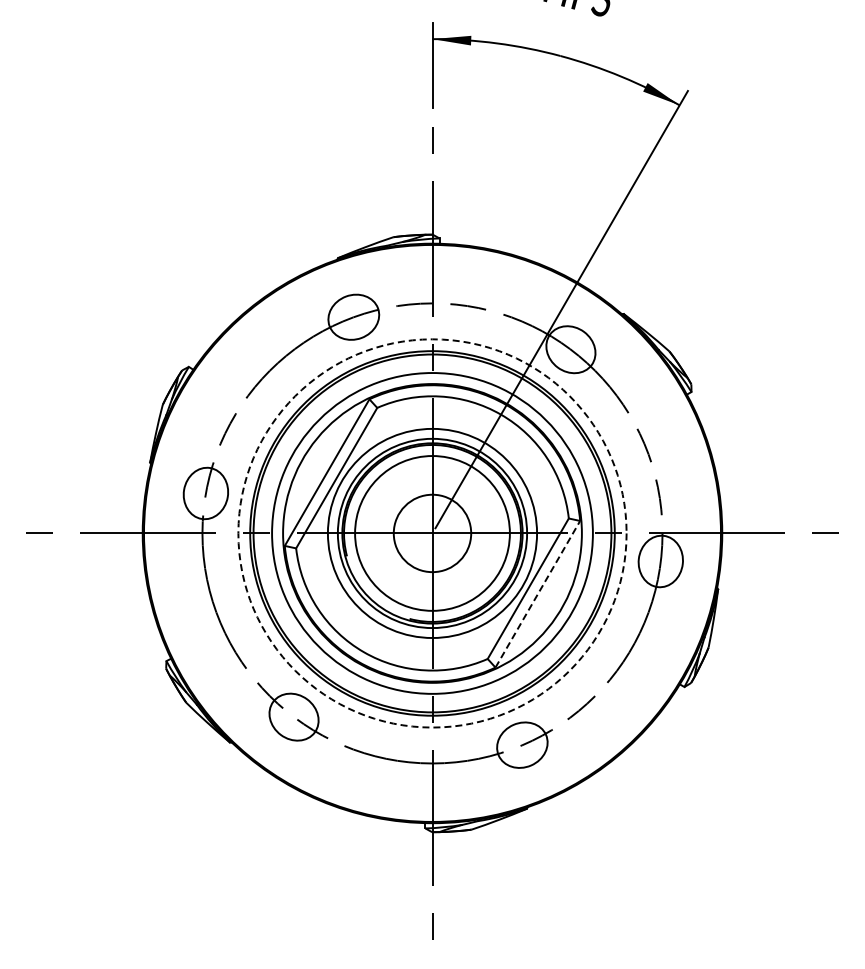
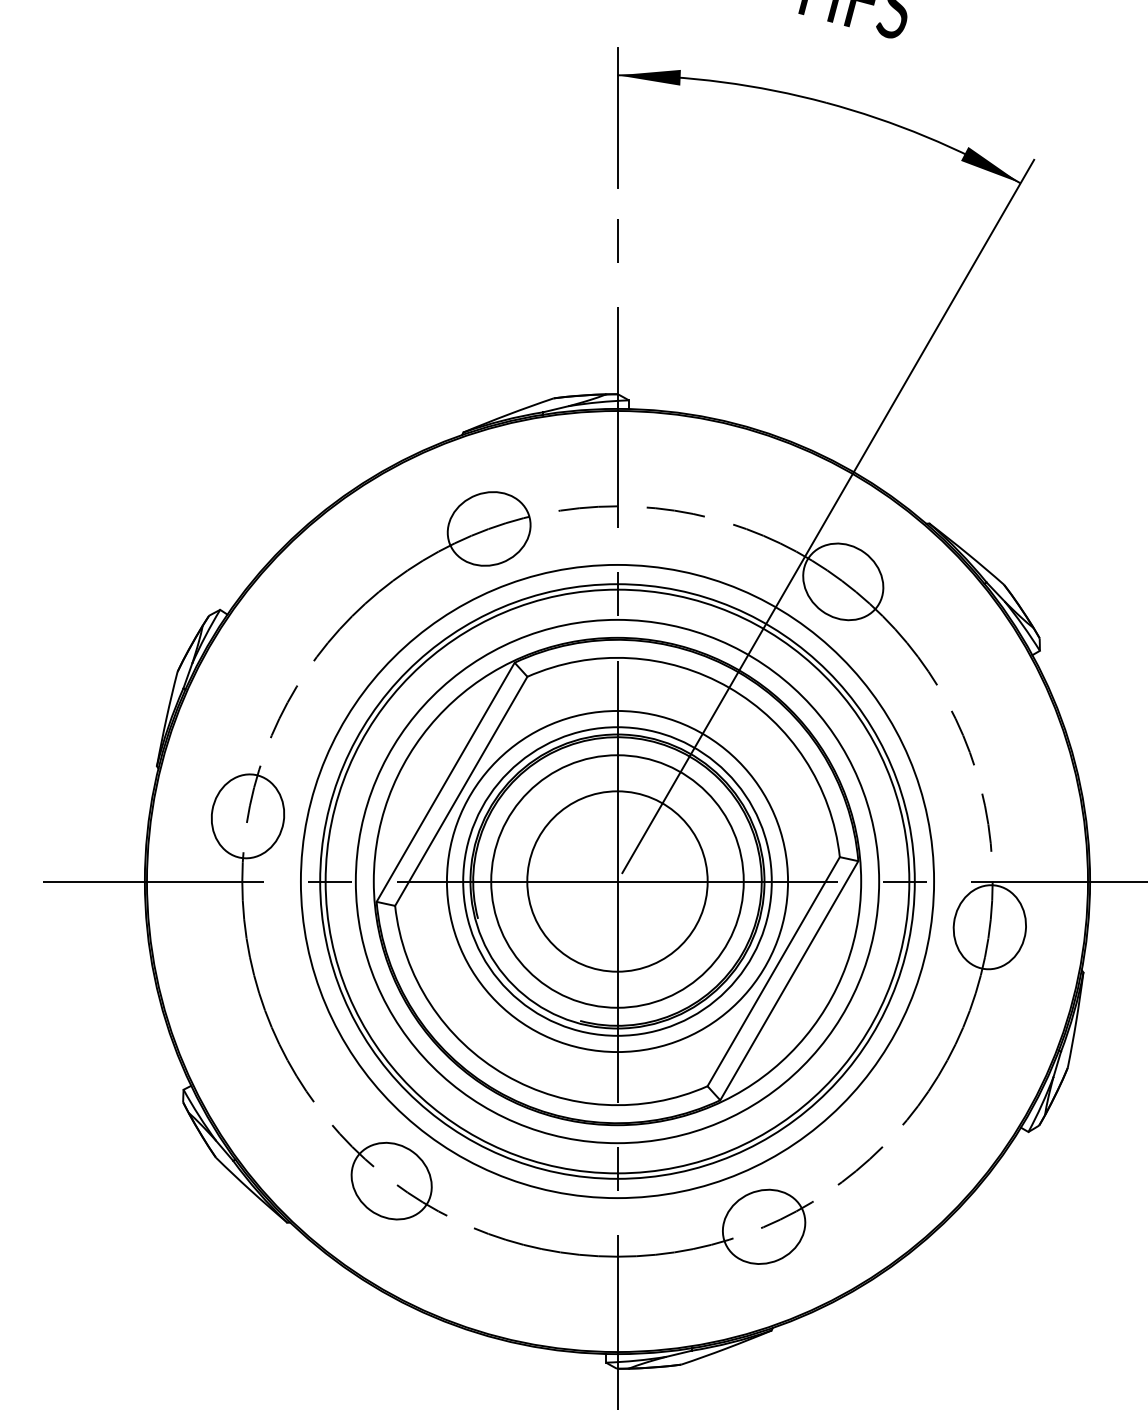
circle: (432, 533) -> (617, 881), dashed -> solid
circle: (432, 533) -> (617, 881), size x1.43
line: (537, 594) -> (788, 981), dashed -> solid

